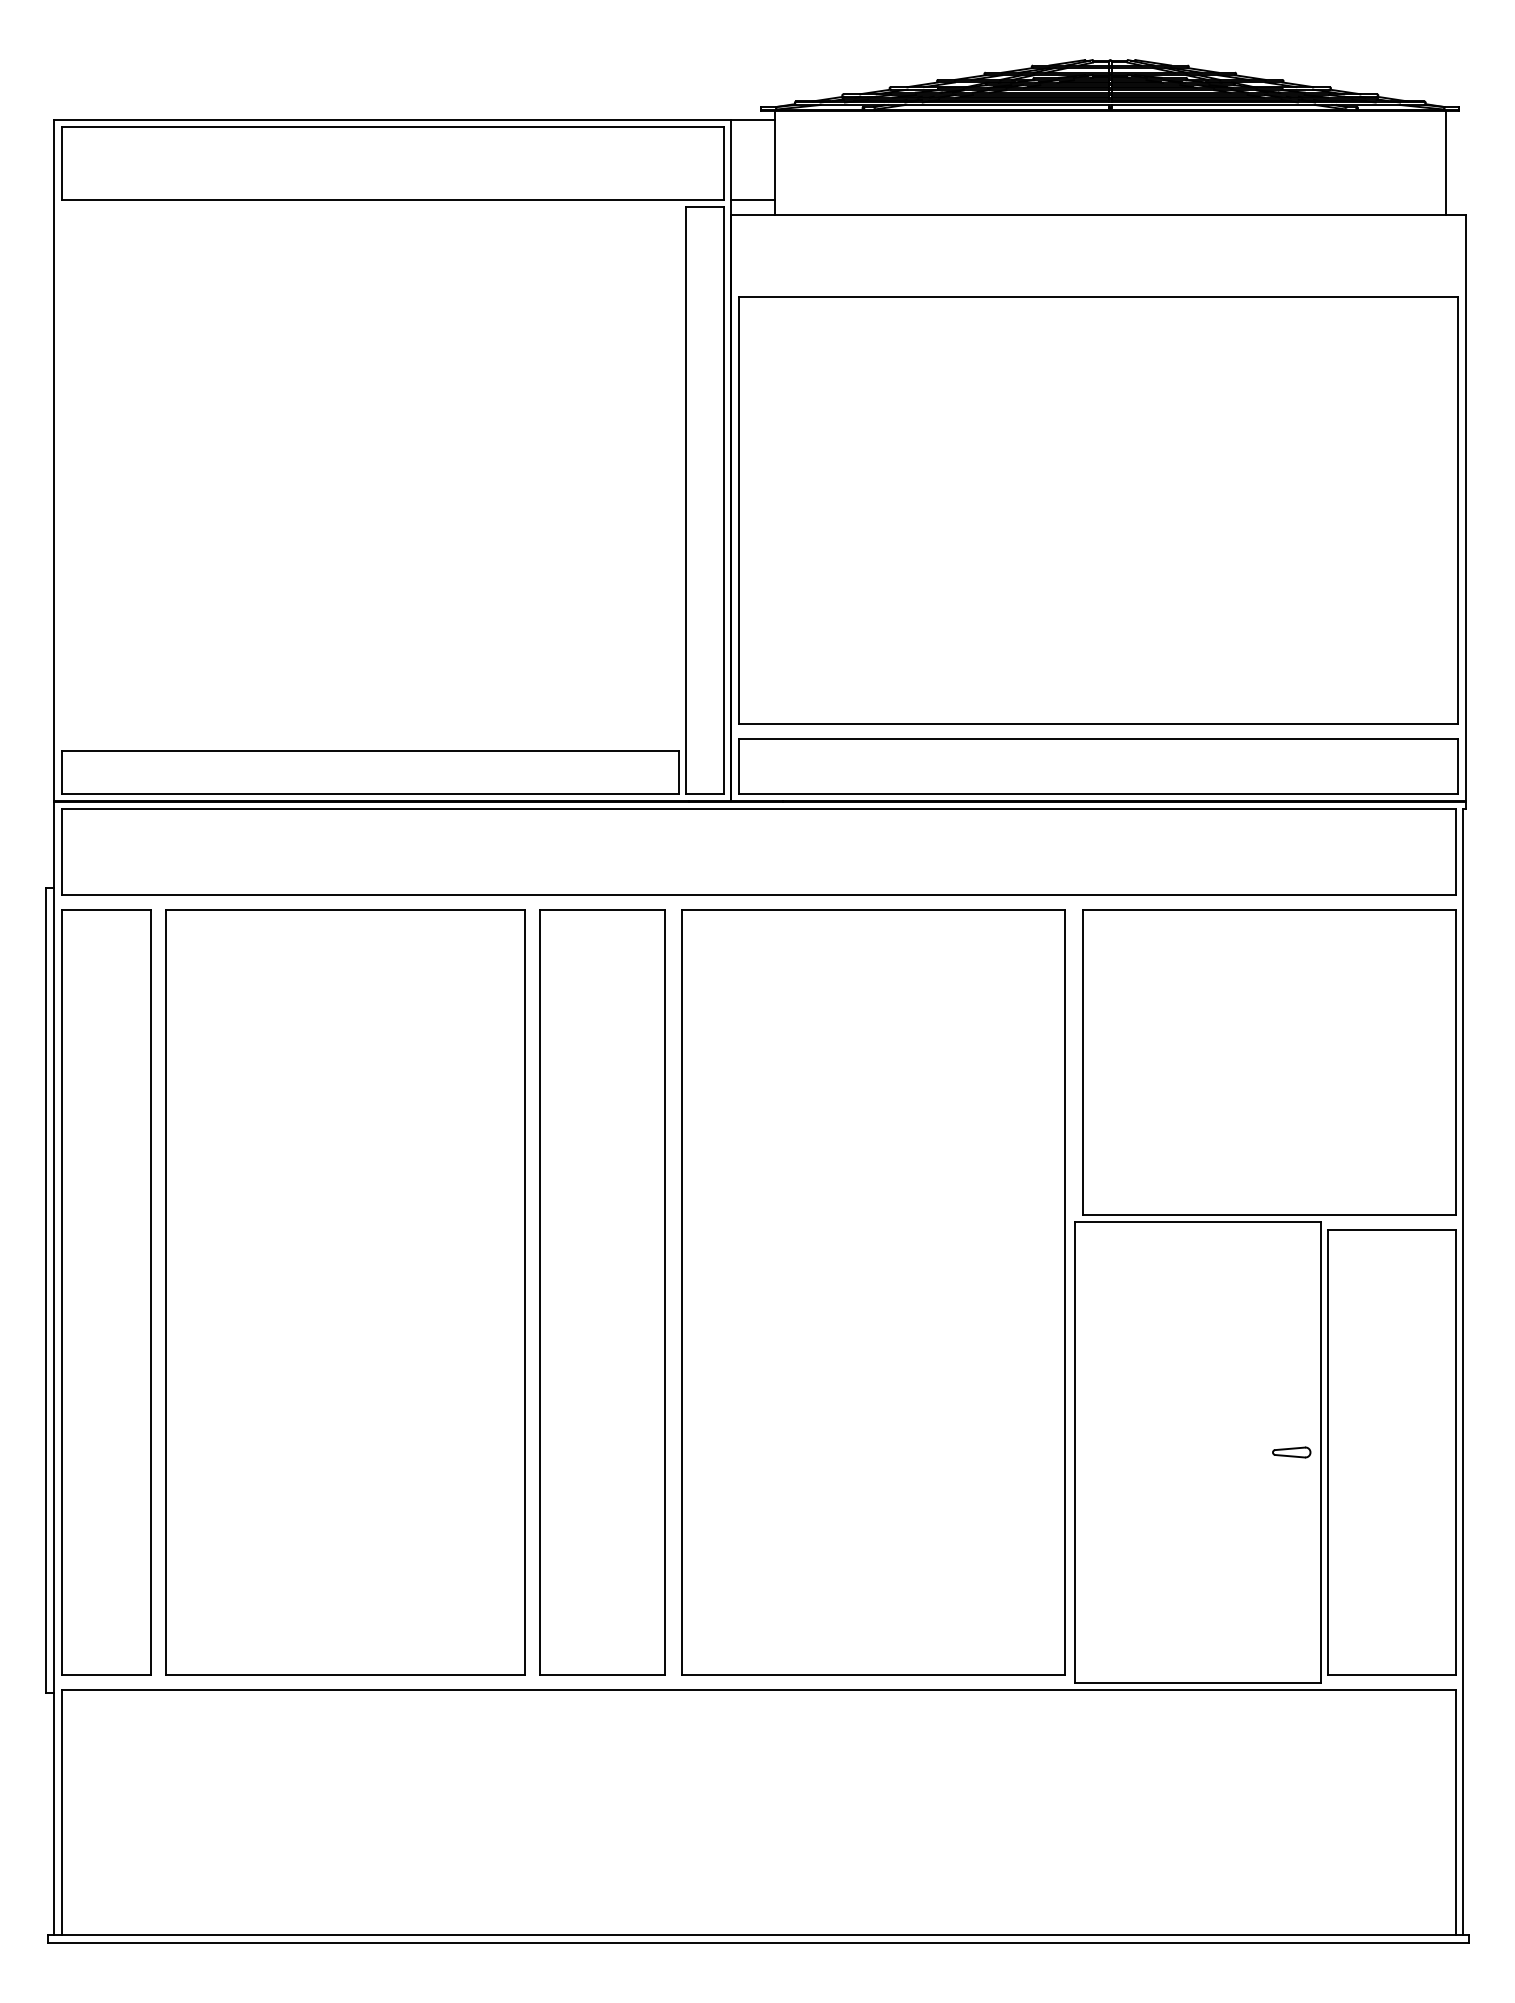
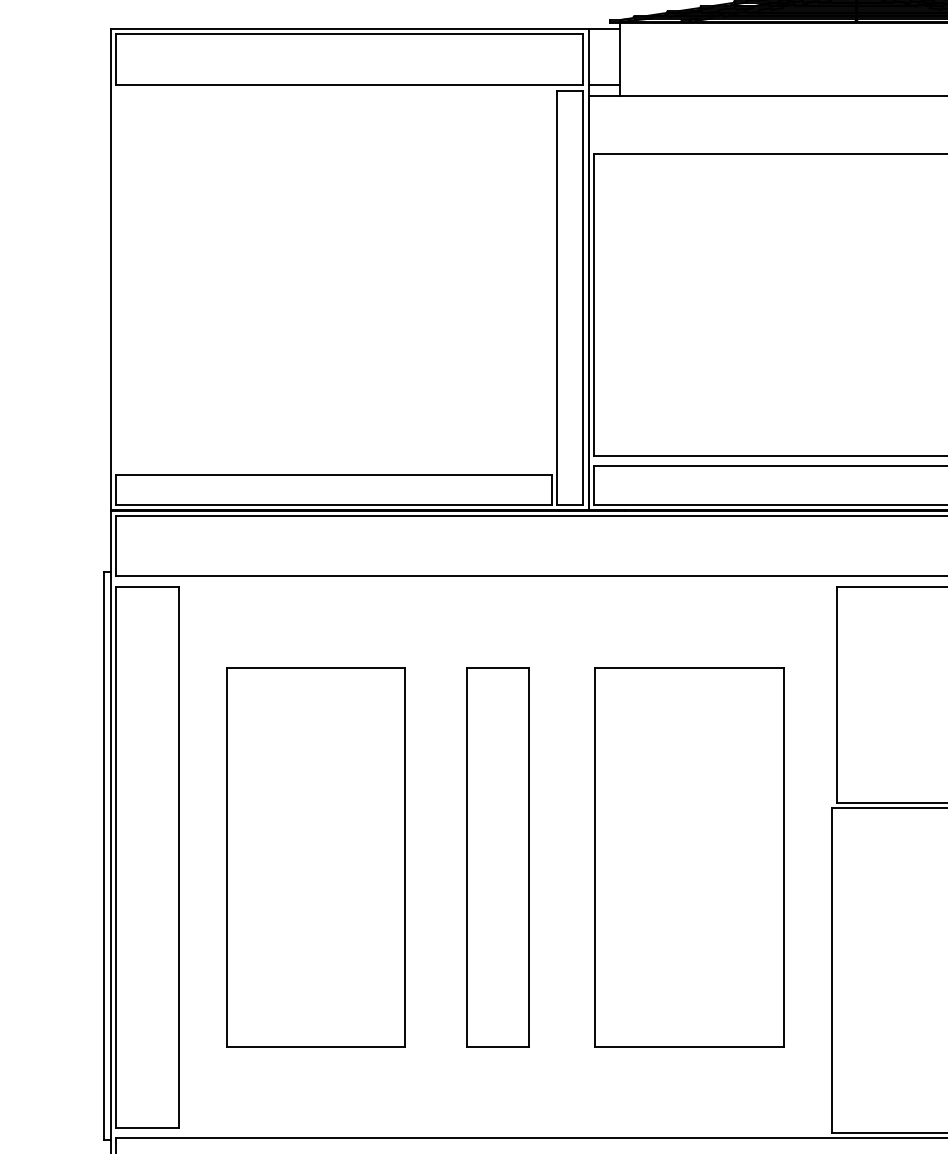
part: (345, 1292) -> (316, 857), size x0.7
part: (602, 1292) -> (497, 857), size x0.7
part: (873, 1292) -> (689, 857), size x0.7

